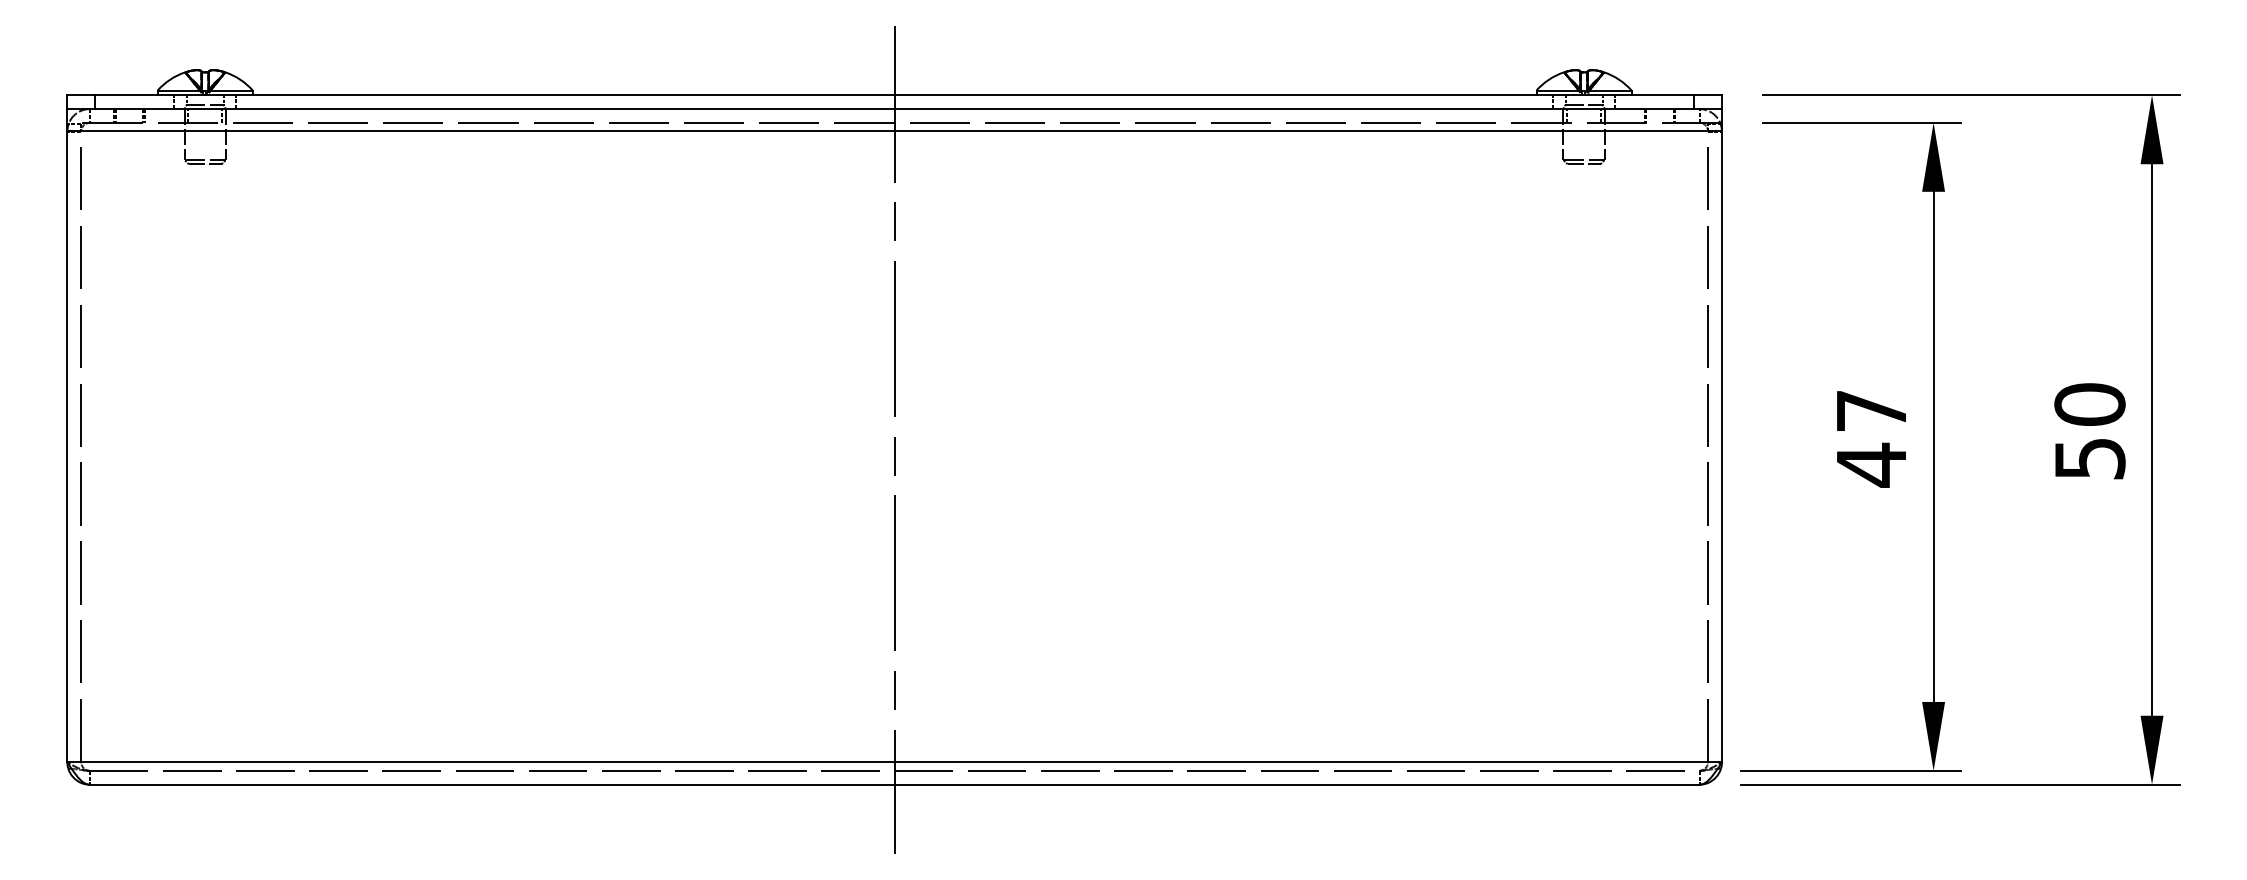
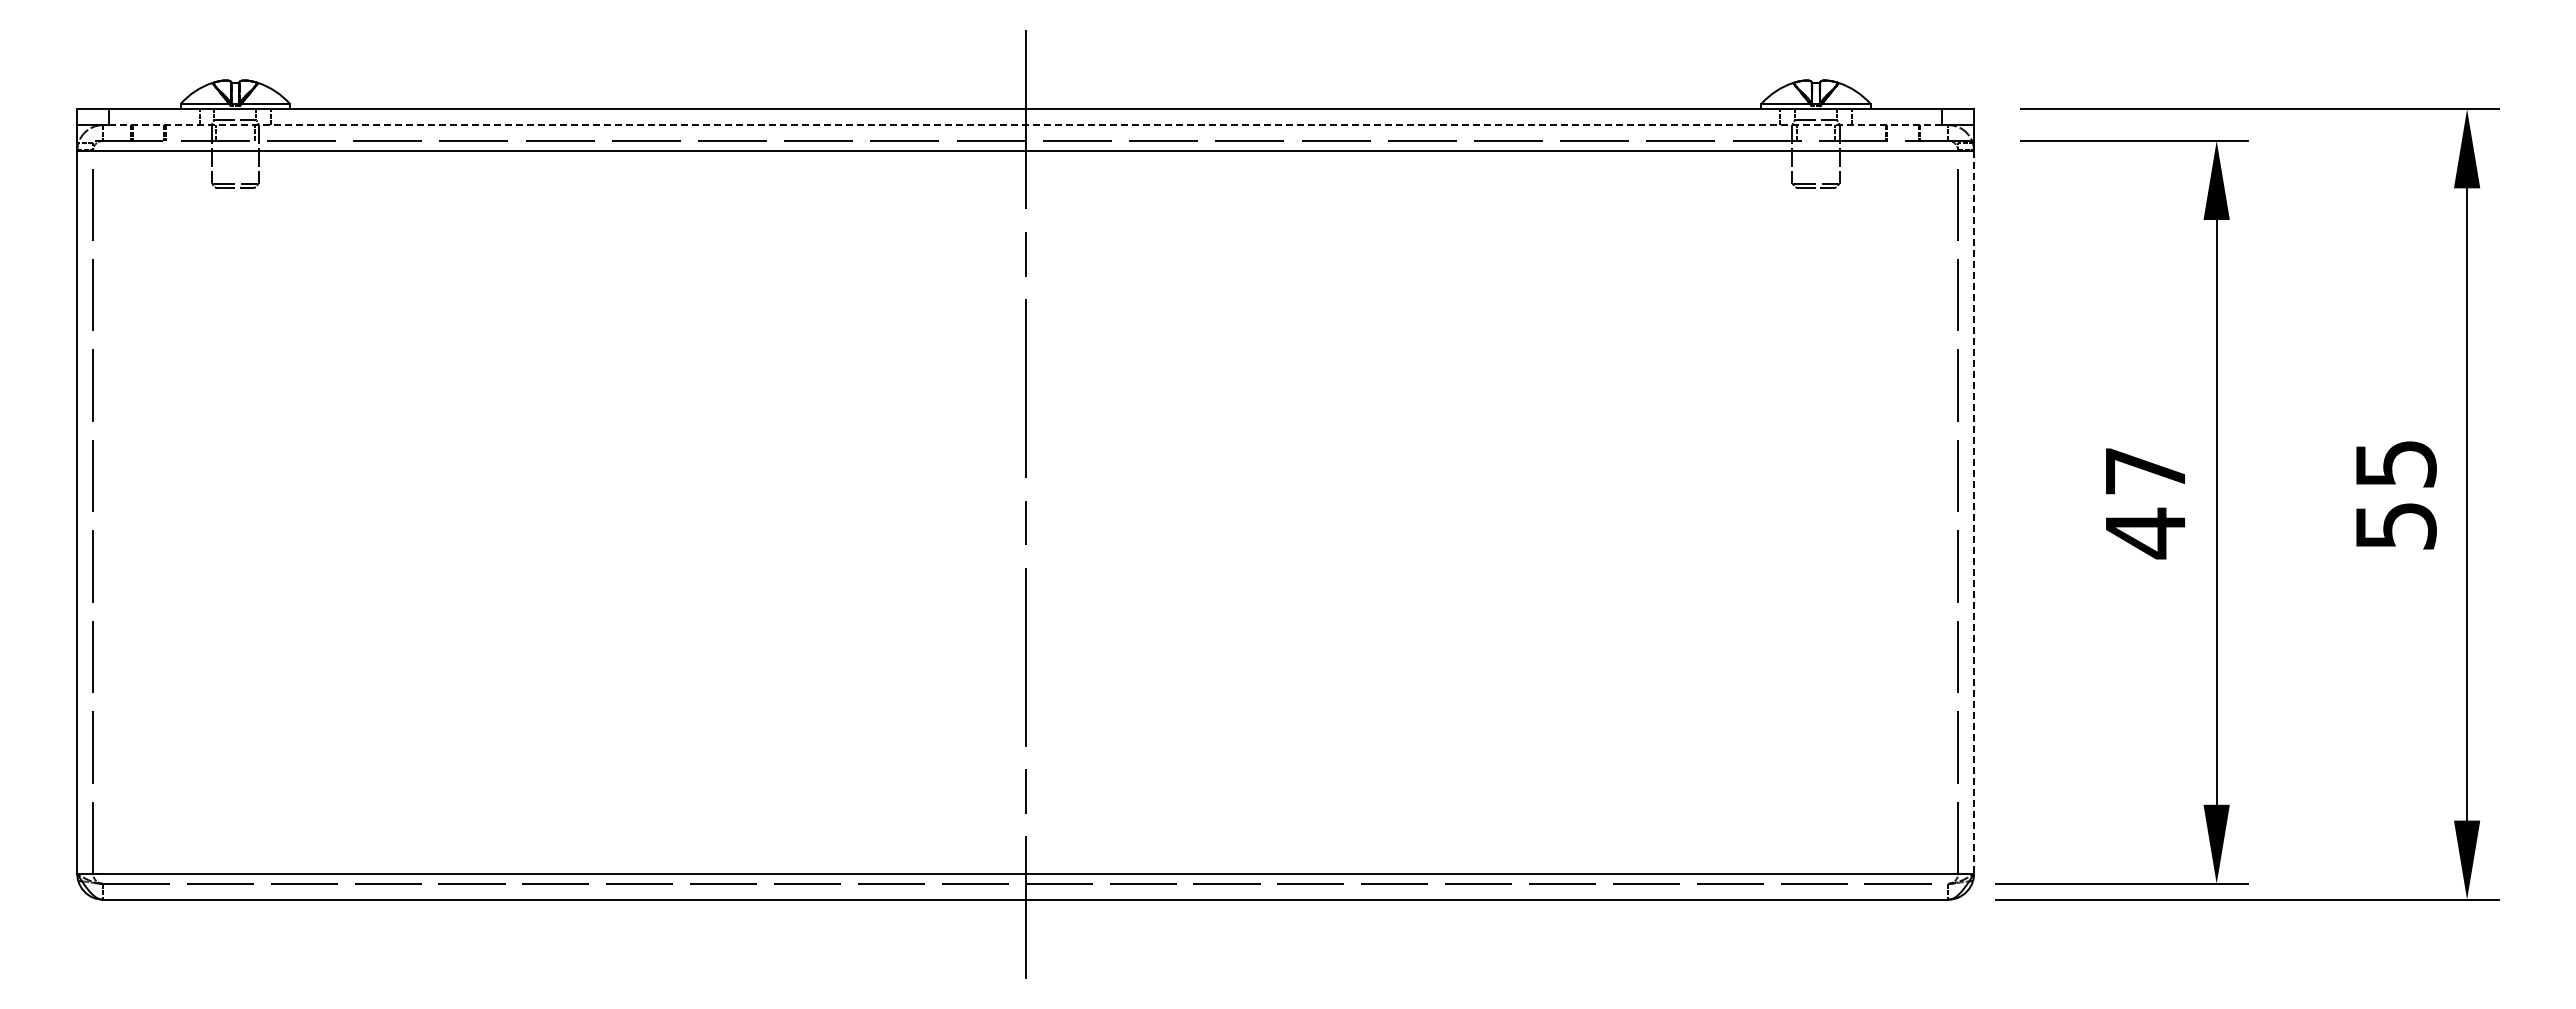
line: (894, 109) -> (1025, 125), solid -> dashed
text: (2089, 404) -> (2395, 463), 50 -> 55
line: (1722, 446) -> (1974, 512), solid -> dashed

